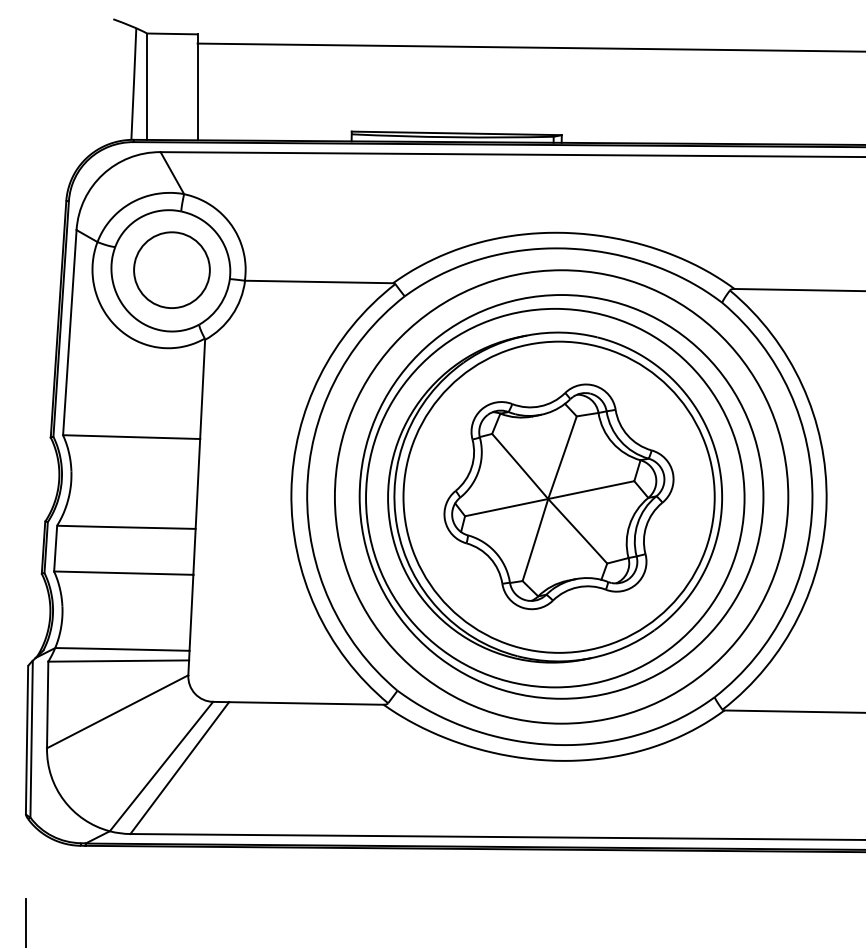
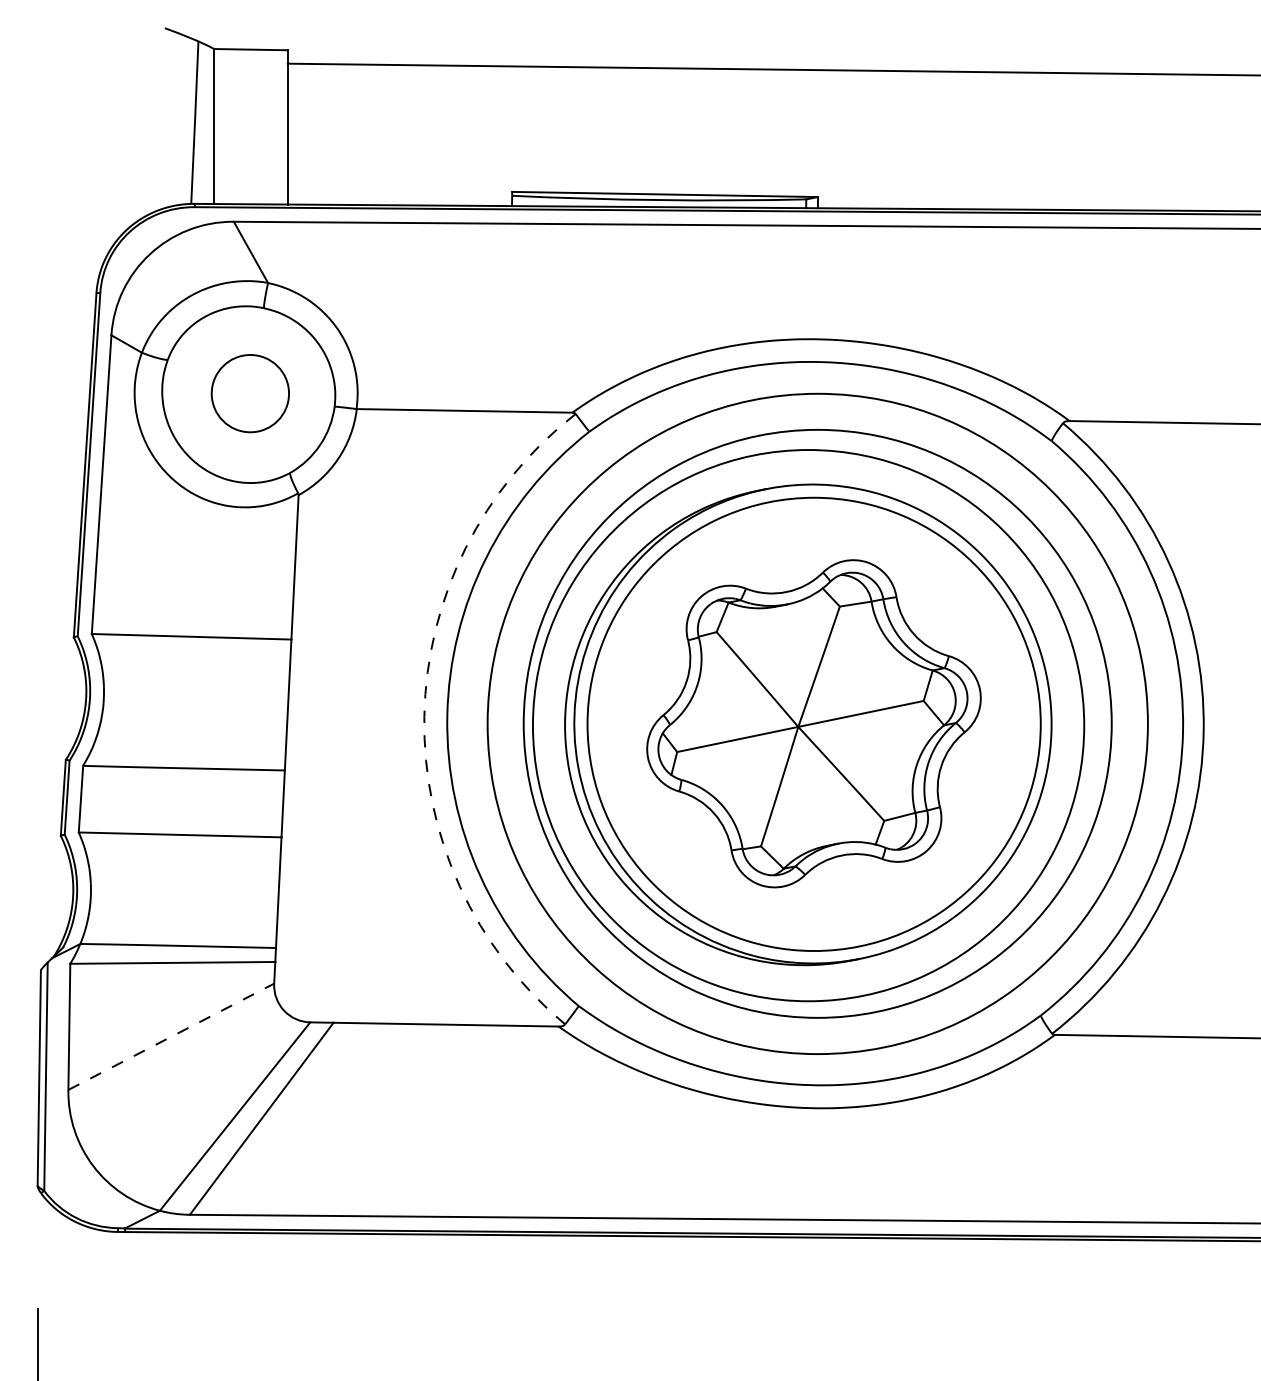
circle: (171, 269) -> (249, 392), size x0.7
arc: (291, 491) -> (424, 715), solid -> dashed
line: (117, 711) -> (171, 1036), solid -> dashed

